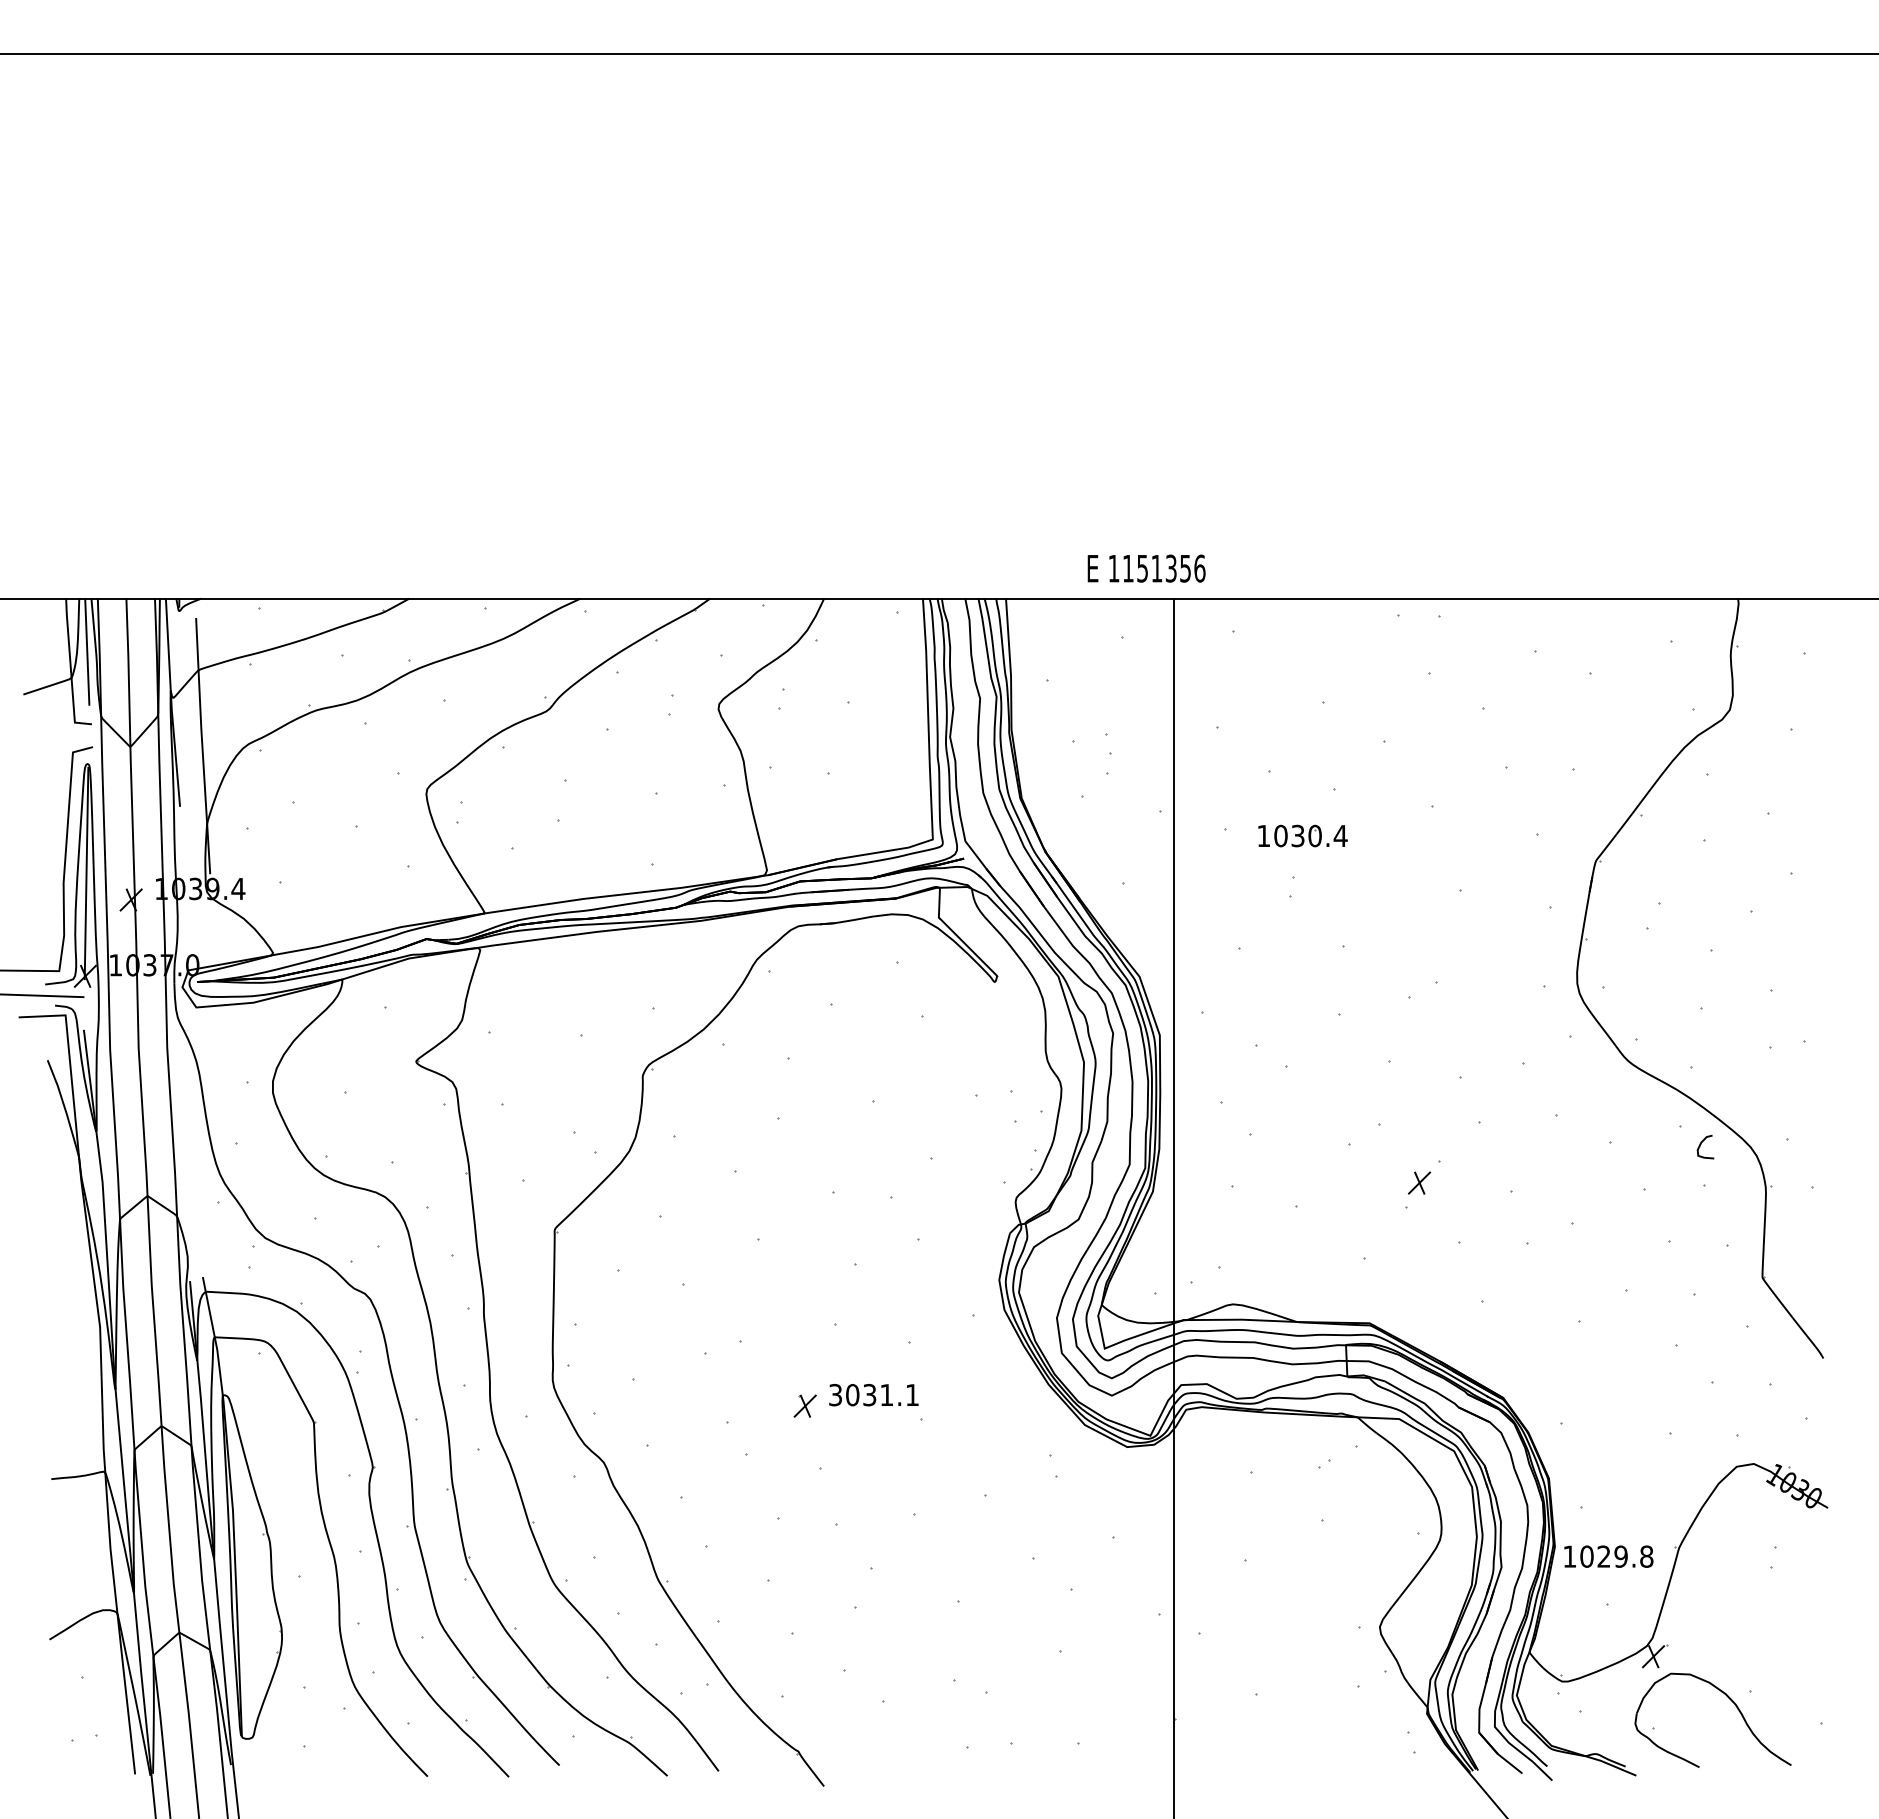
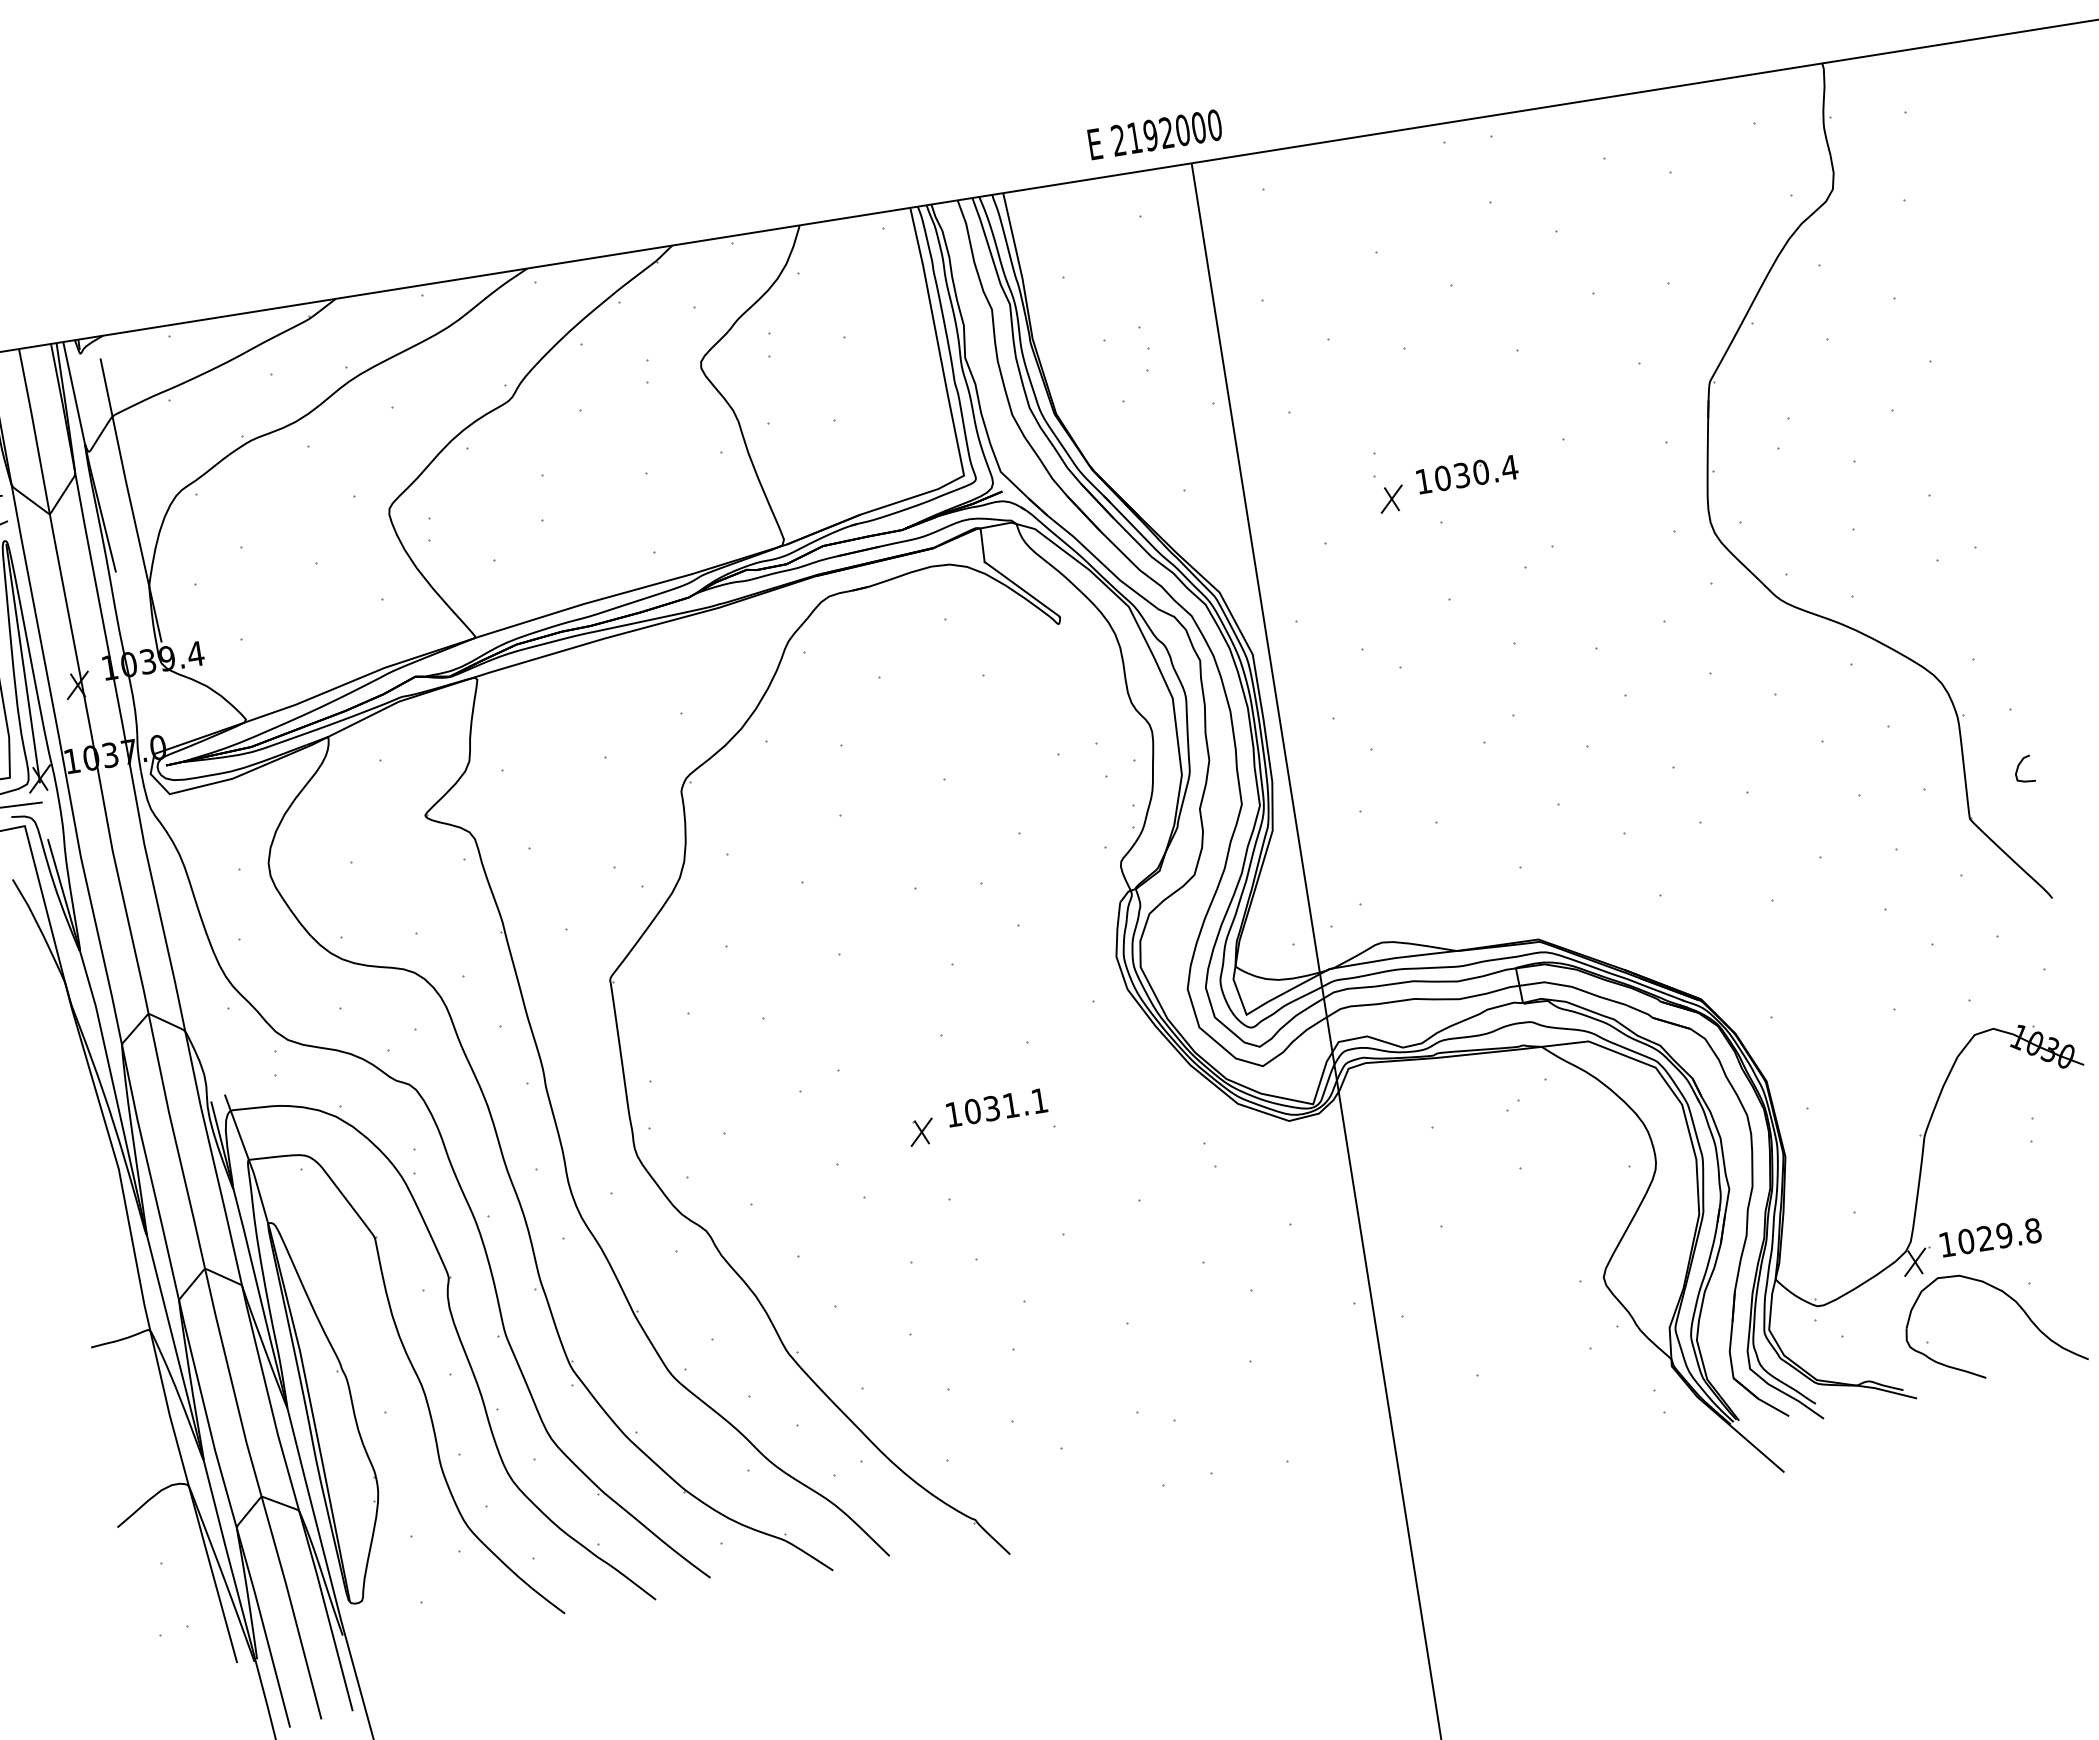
text: (1156, 568) -> (1166, 132), 1151356 -> 2192000
part: (1302, 835) -> (1466, 474), moved
curve: (1701, 1144) -> (2019, 767), moved
part: (1419, 1182) -> (1391, 498), moved
text: (835, 1394) -> (953, 1113), 3031.1 -> 1031.1
text: (1608, 1556) -> (1990, 1237), moved

